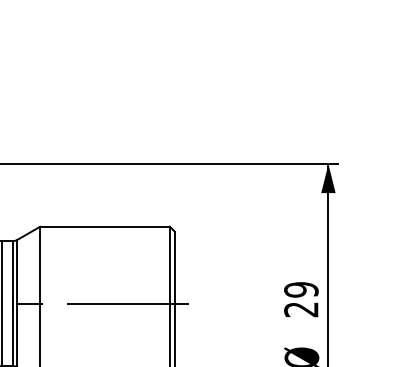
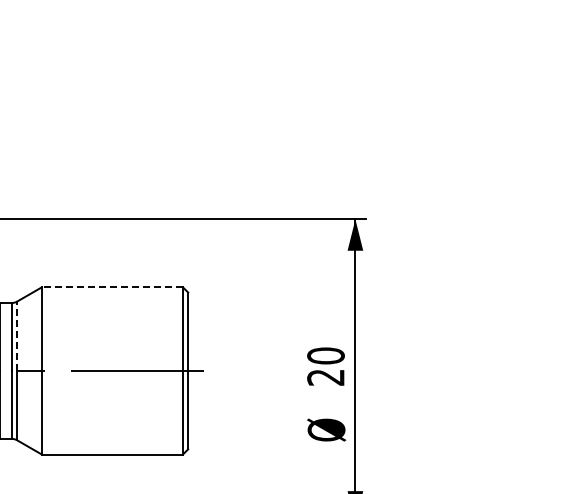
line: (105, 226) -> (112, 287), solid -> dashed
line: (17, 271) -> (17, 336), solid -> dashed
text: (300, 289) -> (325, 355), 29 -> 20

